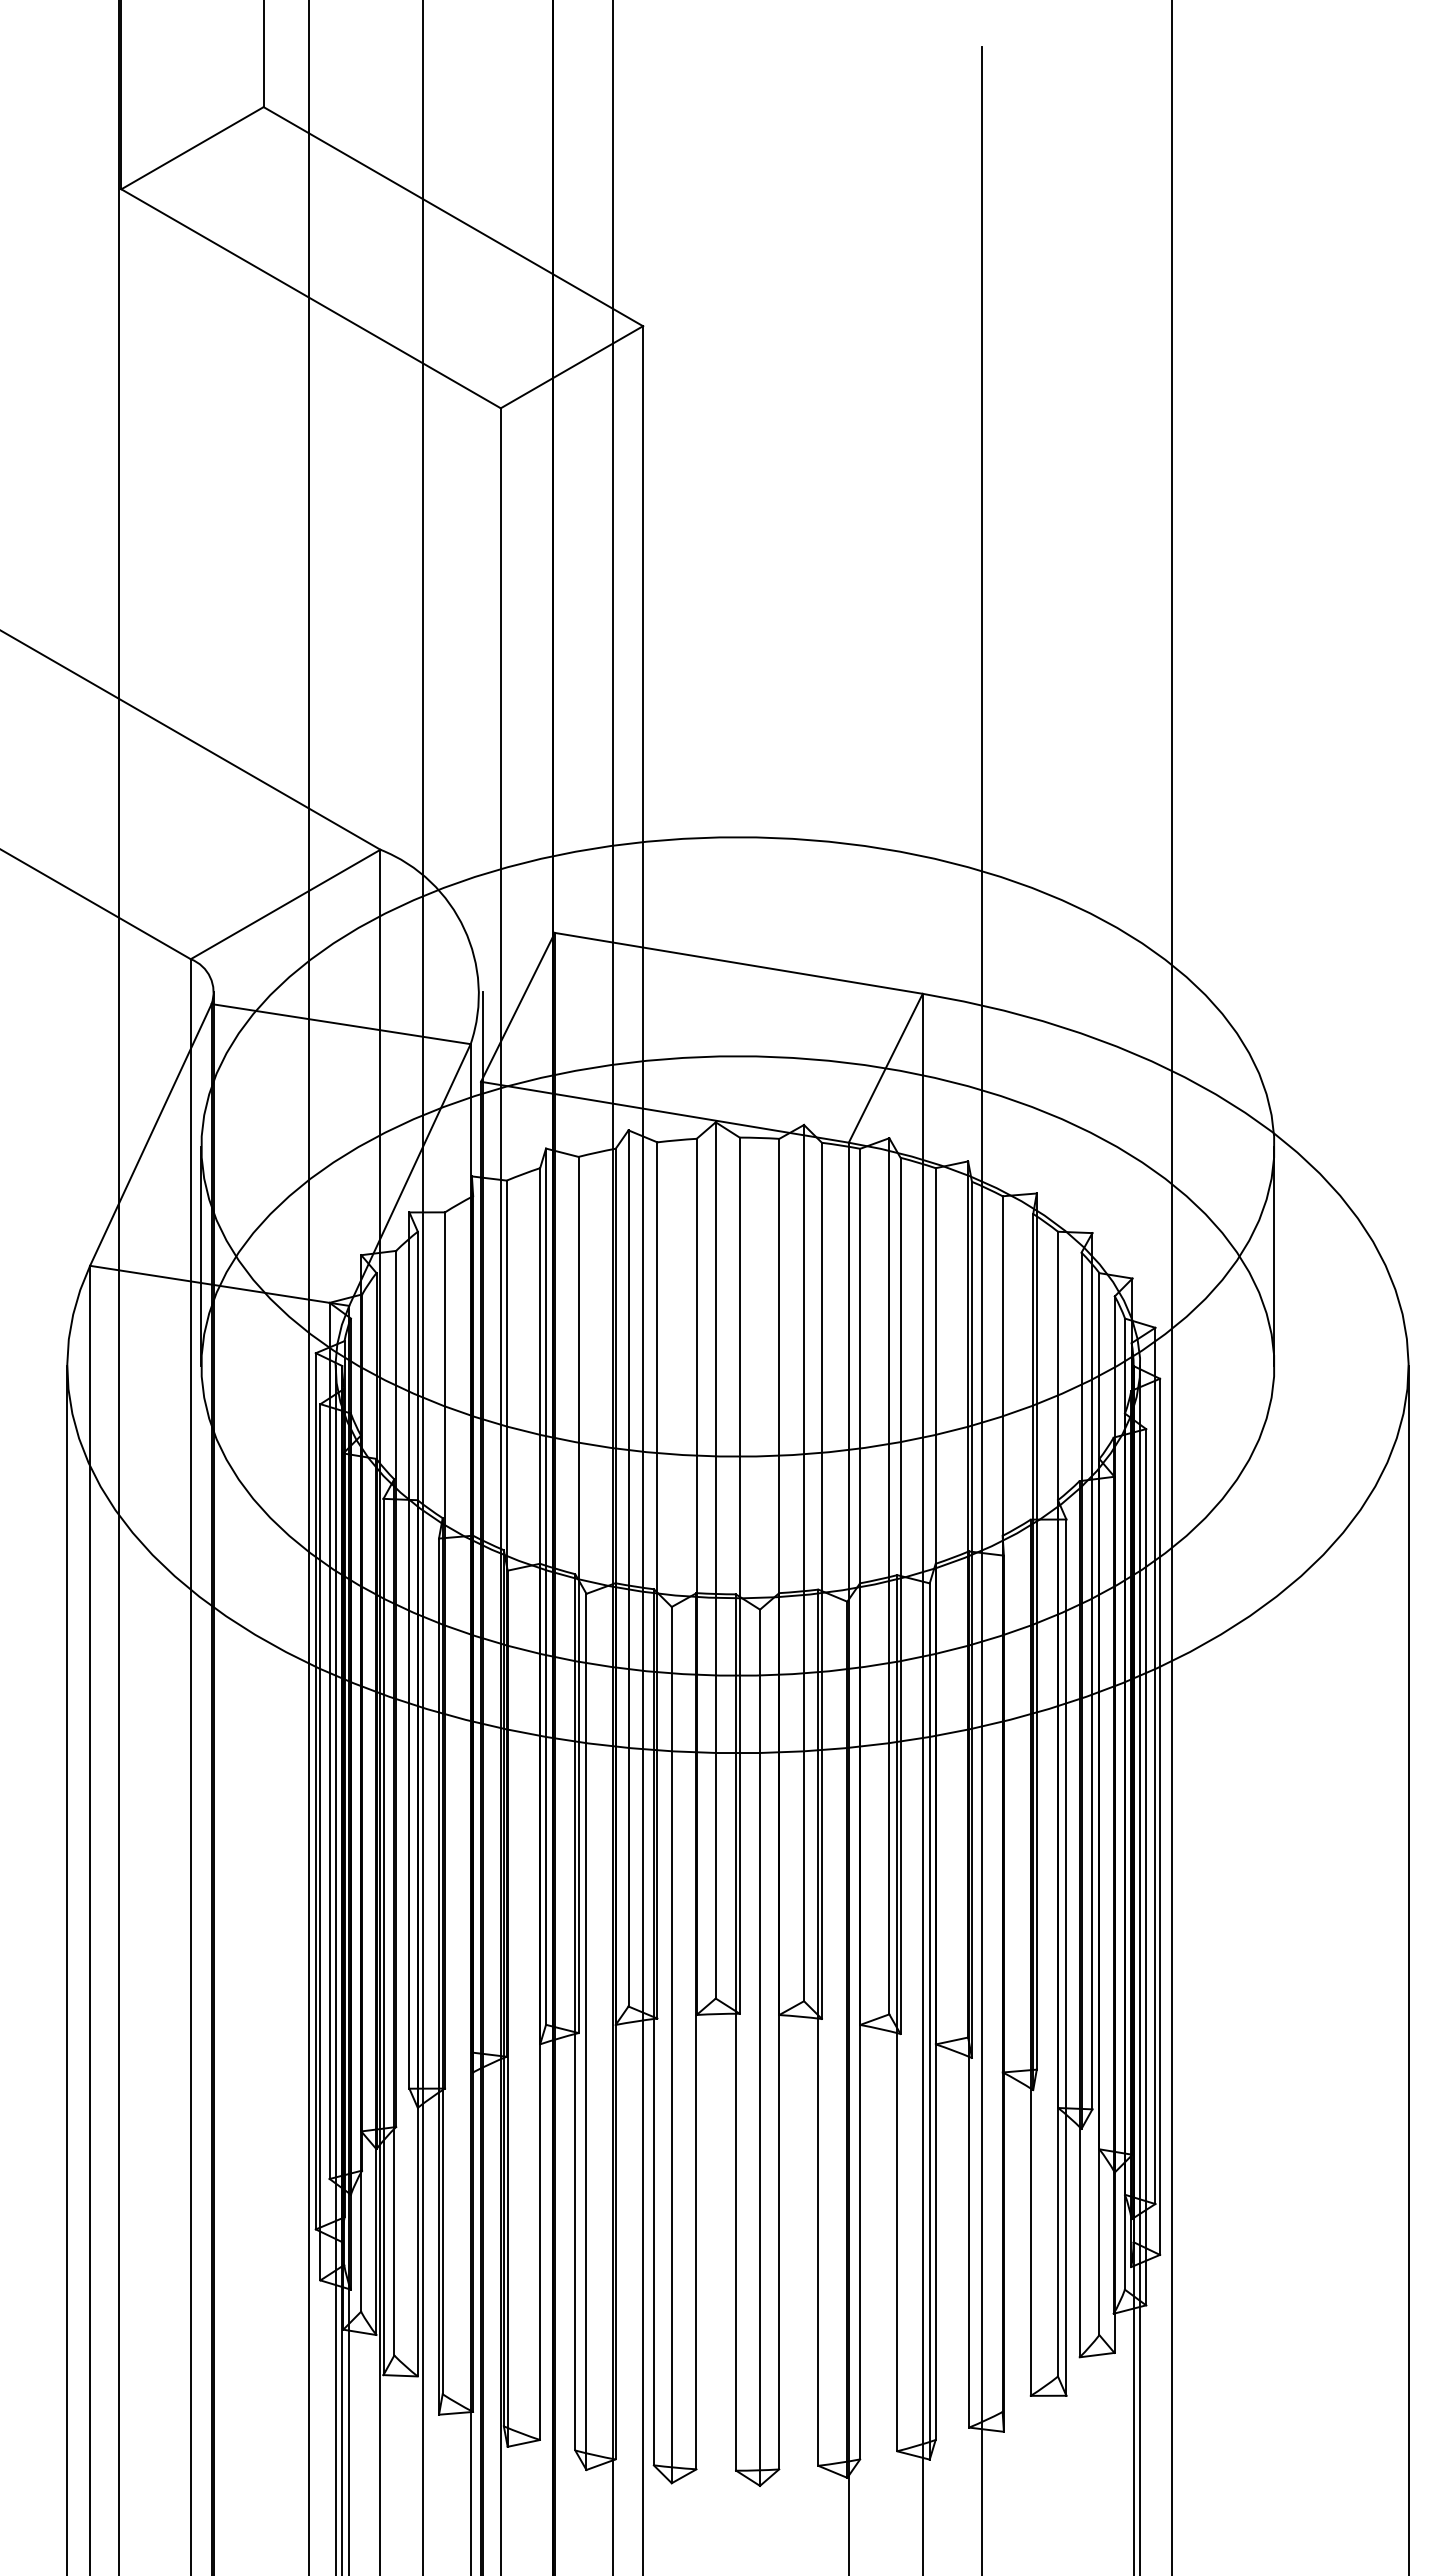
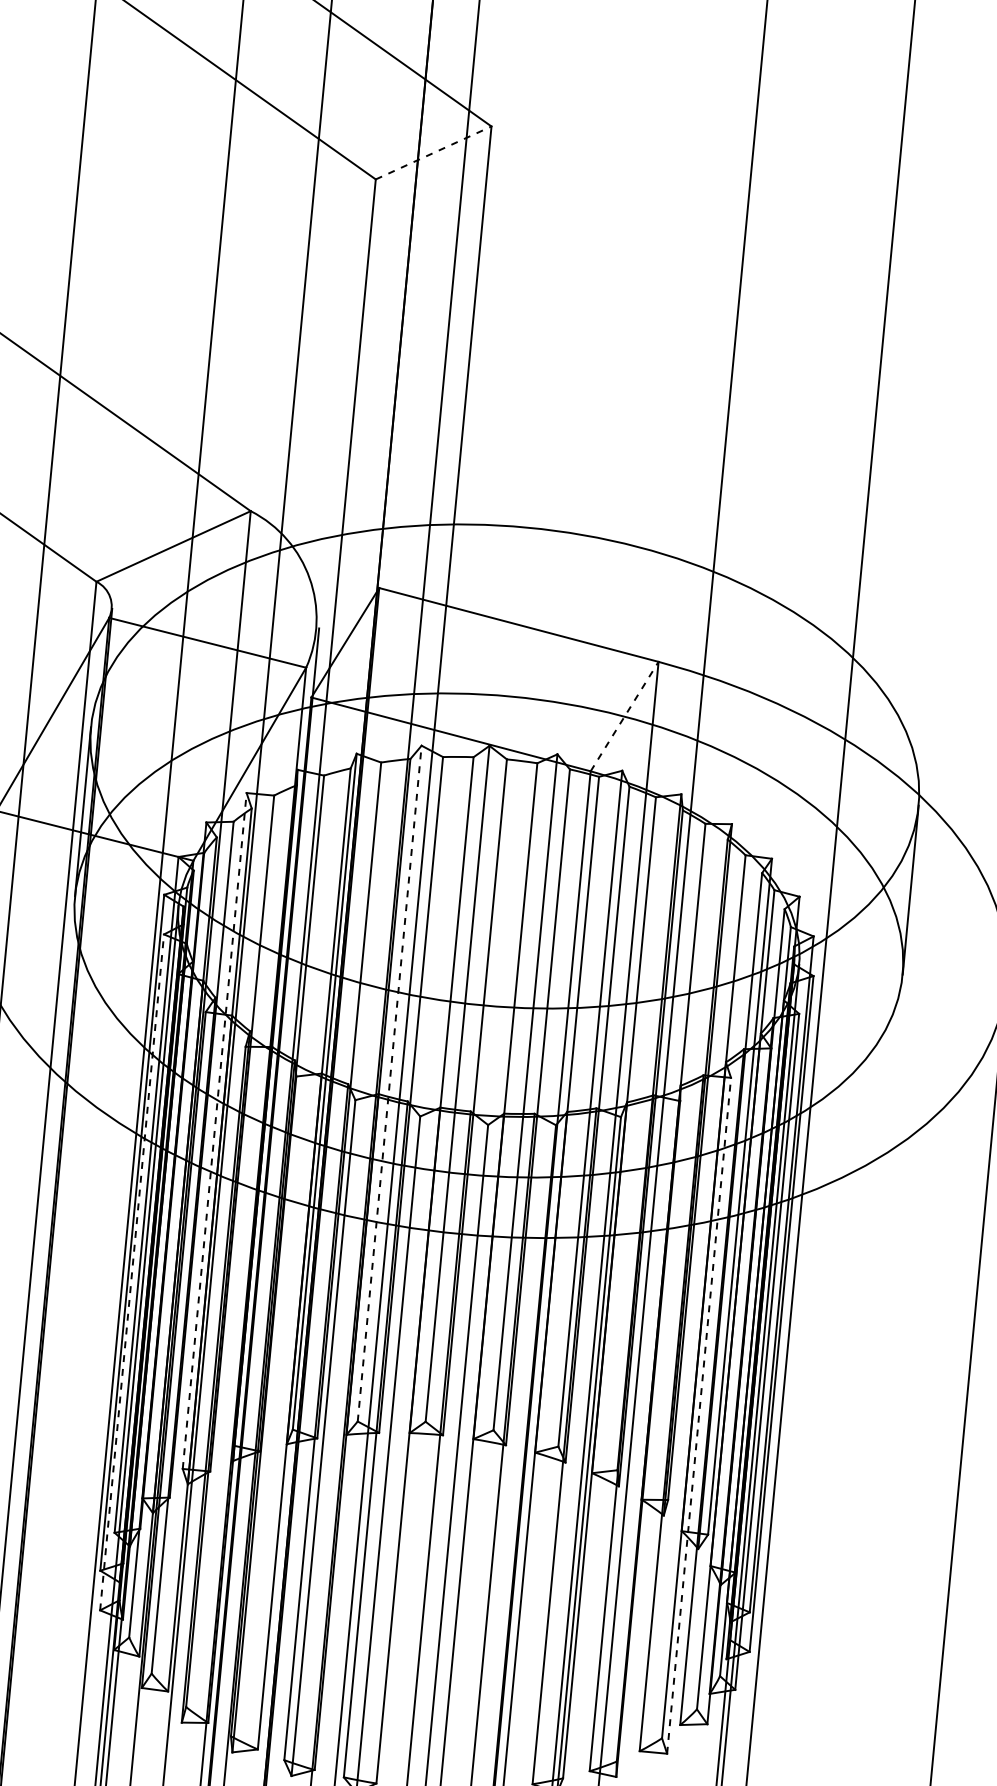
line: (572, 367) -> (434, 153), solid -> dashed
line: (886, 1067) -> (625, 716), solid -> dashed
line: (628, 1567) -> (389, 1082), solid -> dashed
line: (409, 1650) -> (214, 1130), solid -> dashed
line: (320, 1841) -> (132, 1271), solid -> dashed
line: (1066, 1957) -> (699, 1415), solid -> dashed

